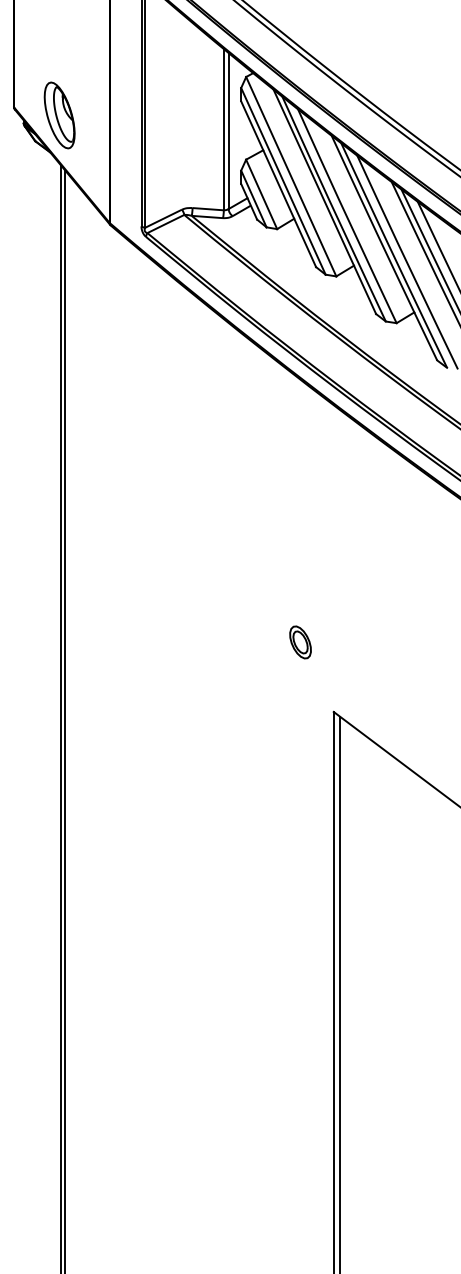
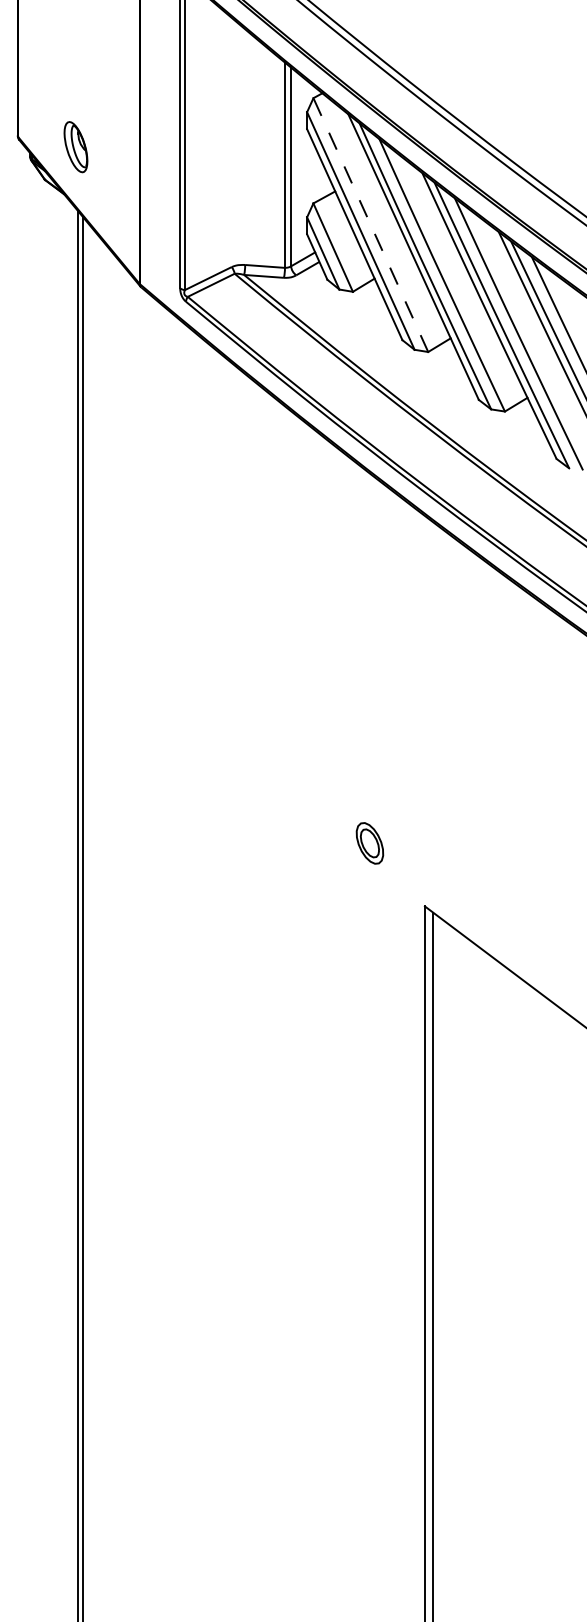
part: (59, 115) -> (75, 147), size x0.6
line: (291, 176) -> (371, 224), solid -> dashed
part: (300, 642) -> (369, 843), moved

